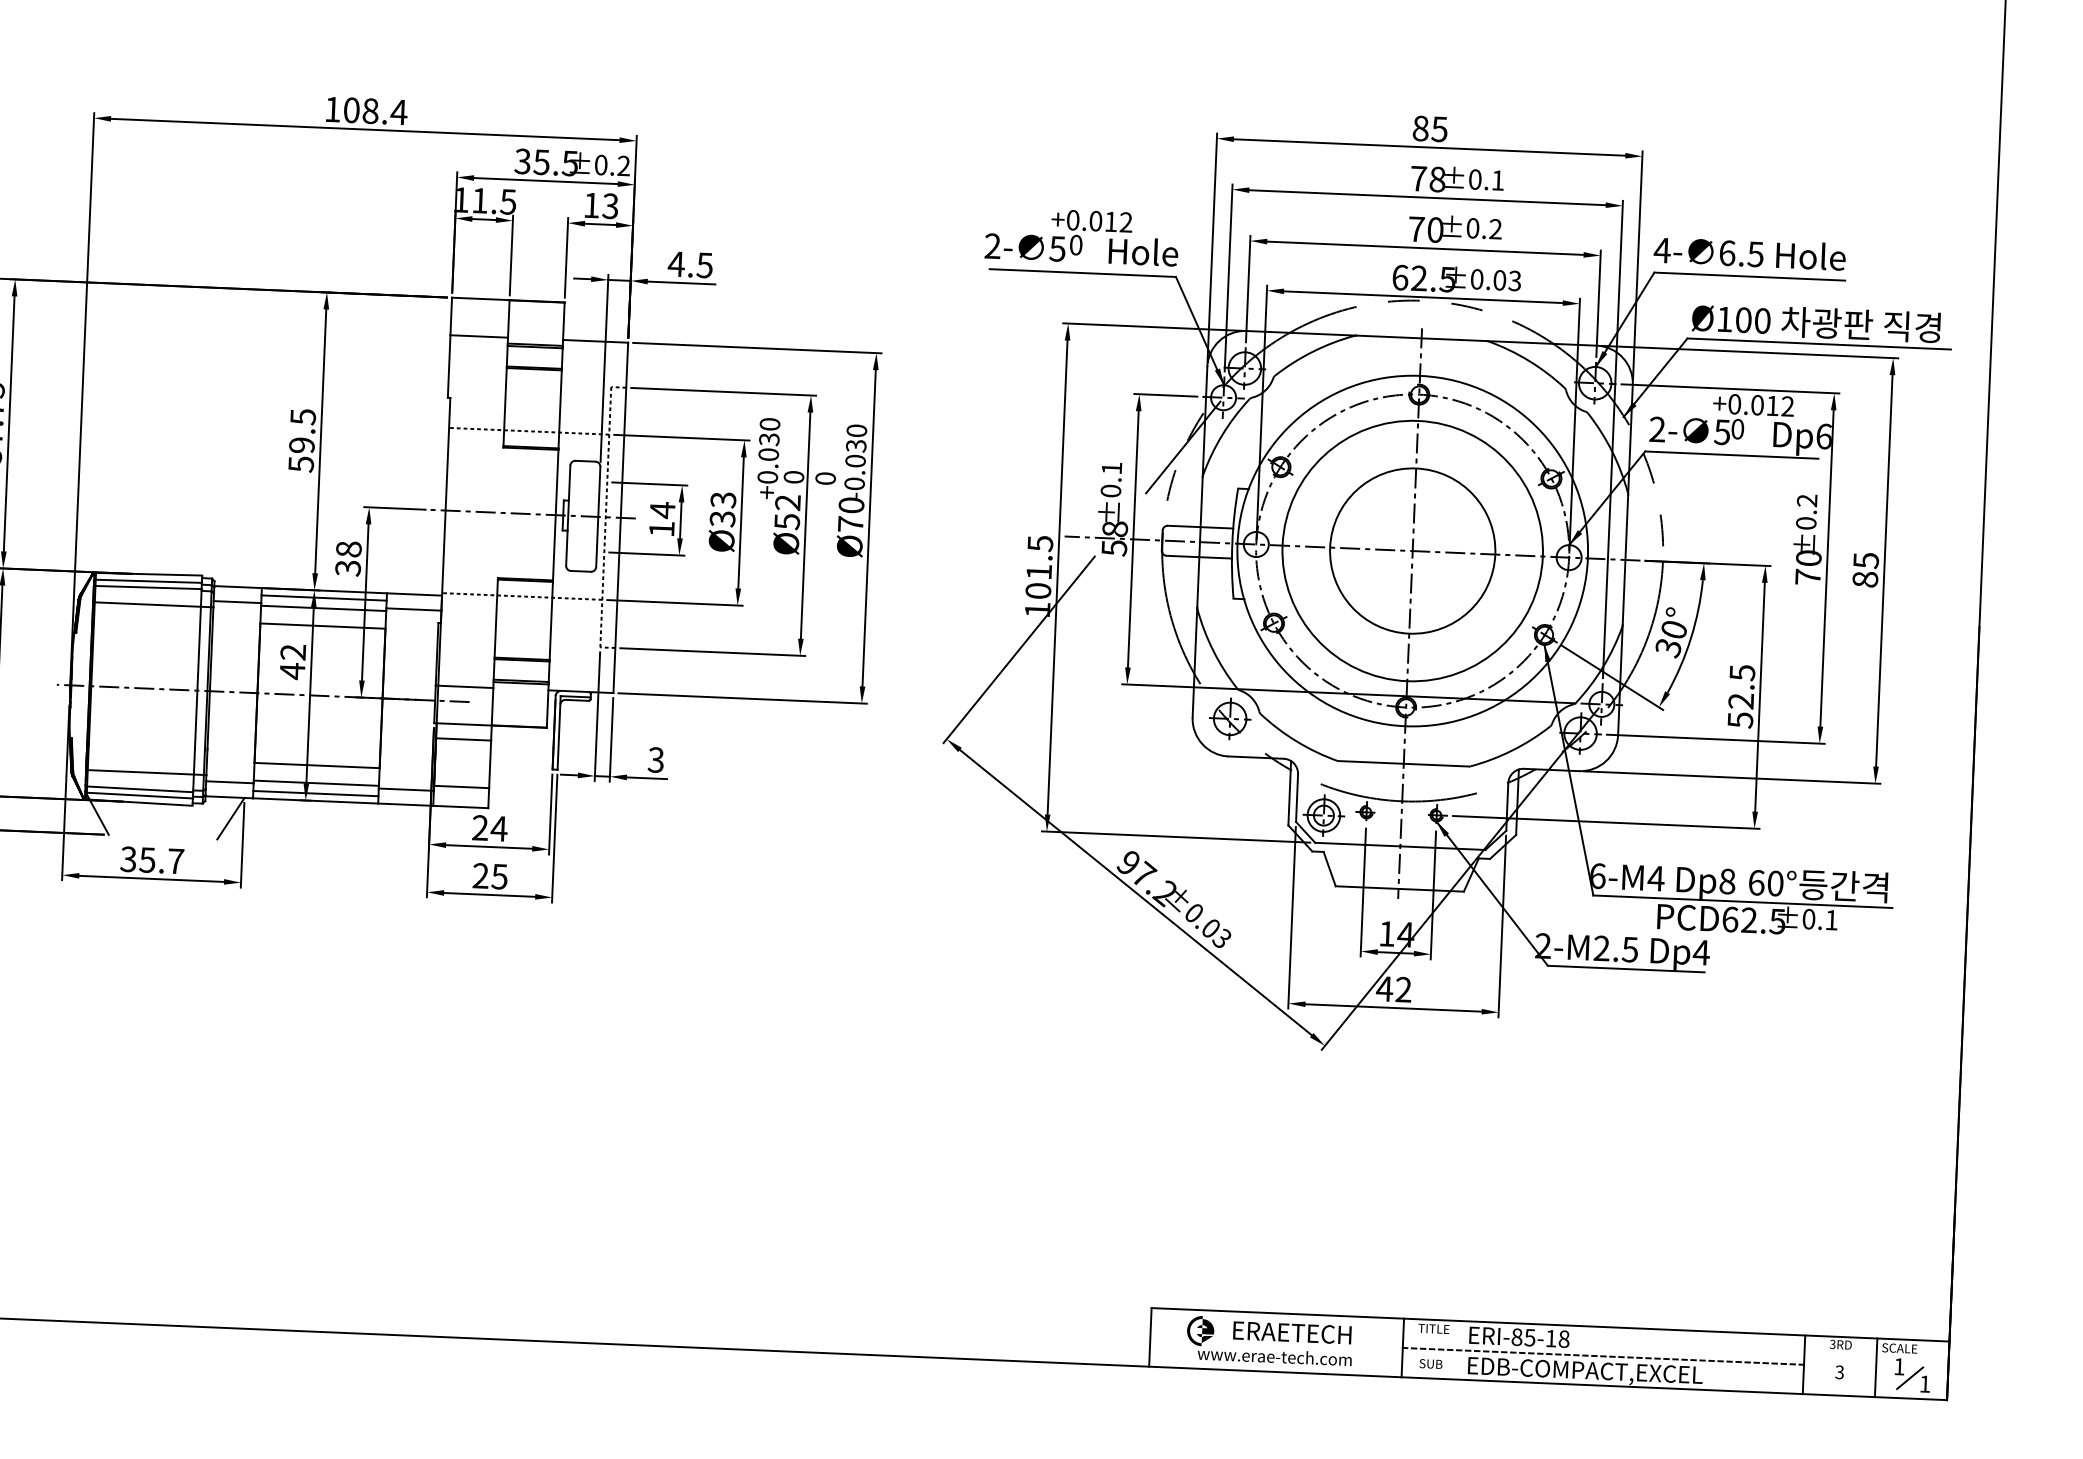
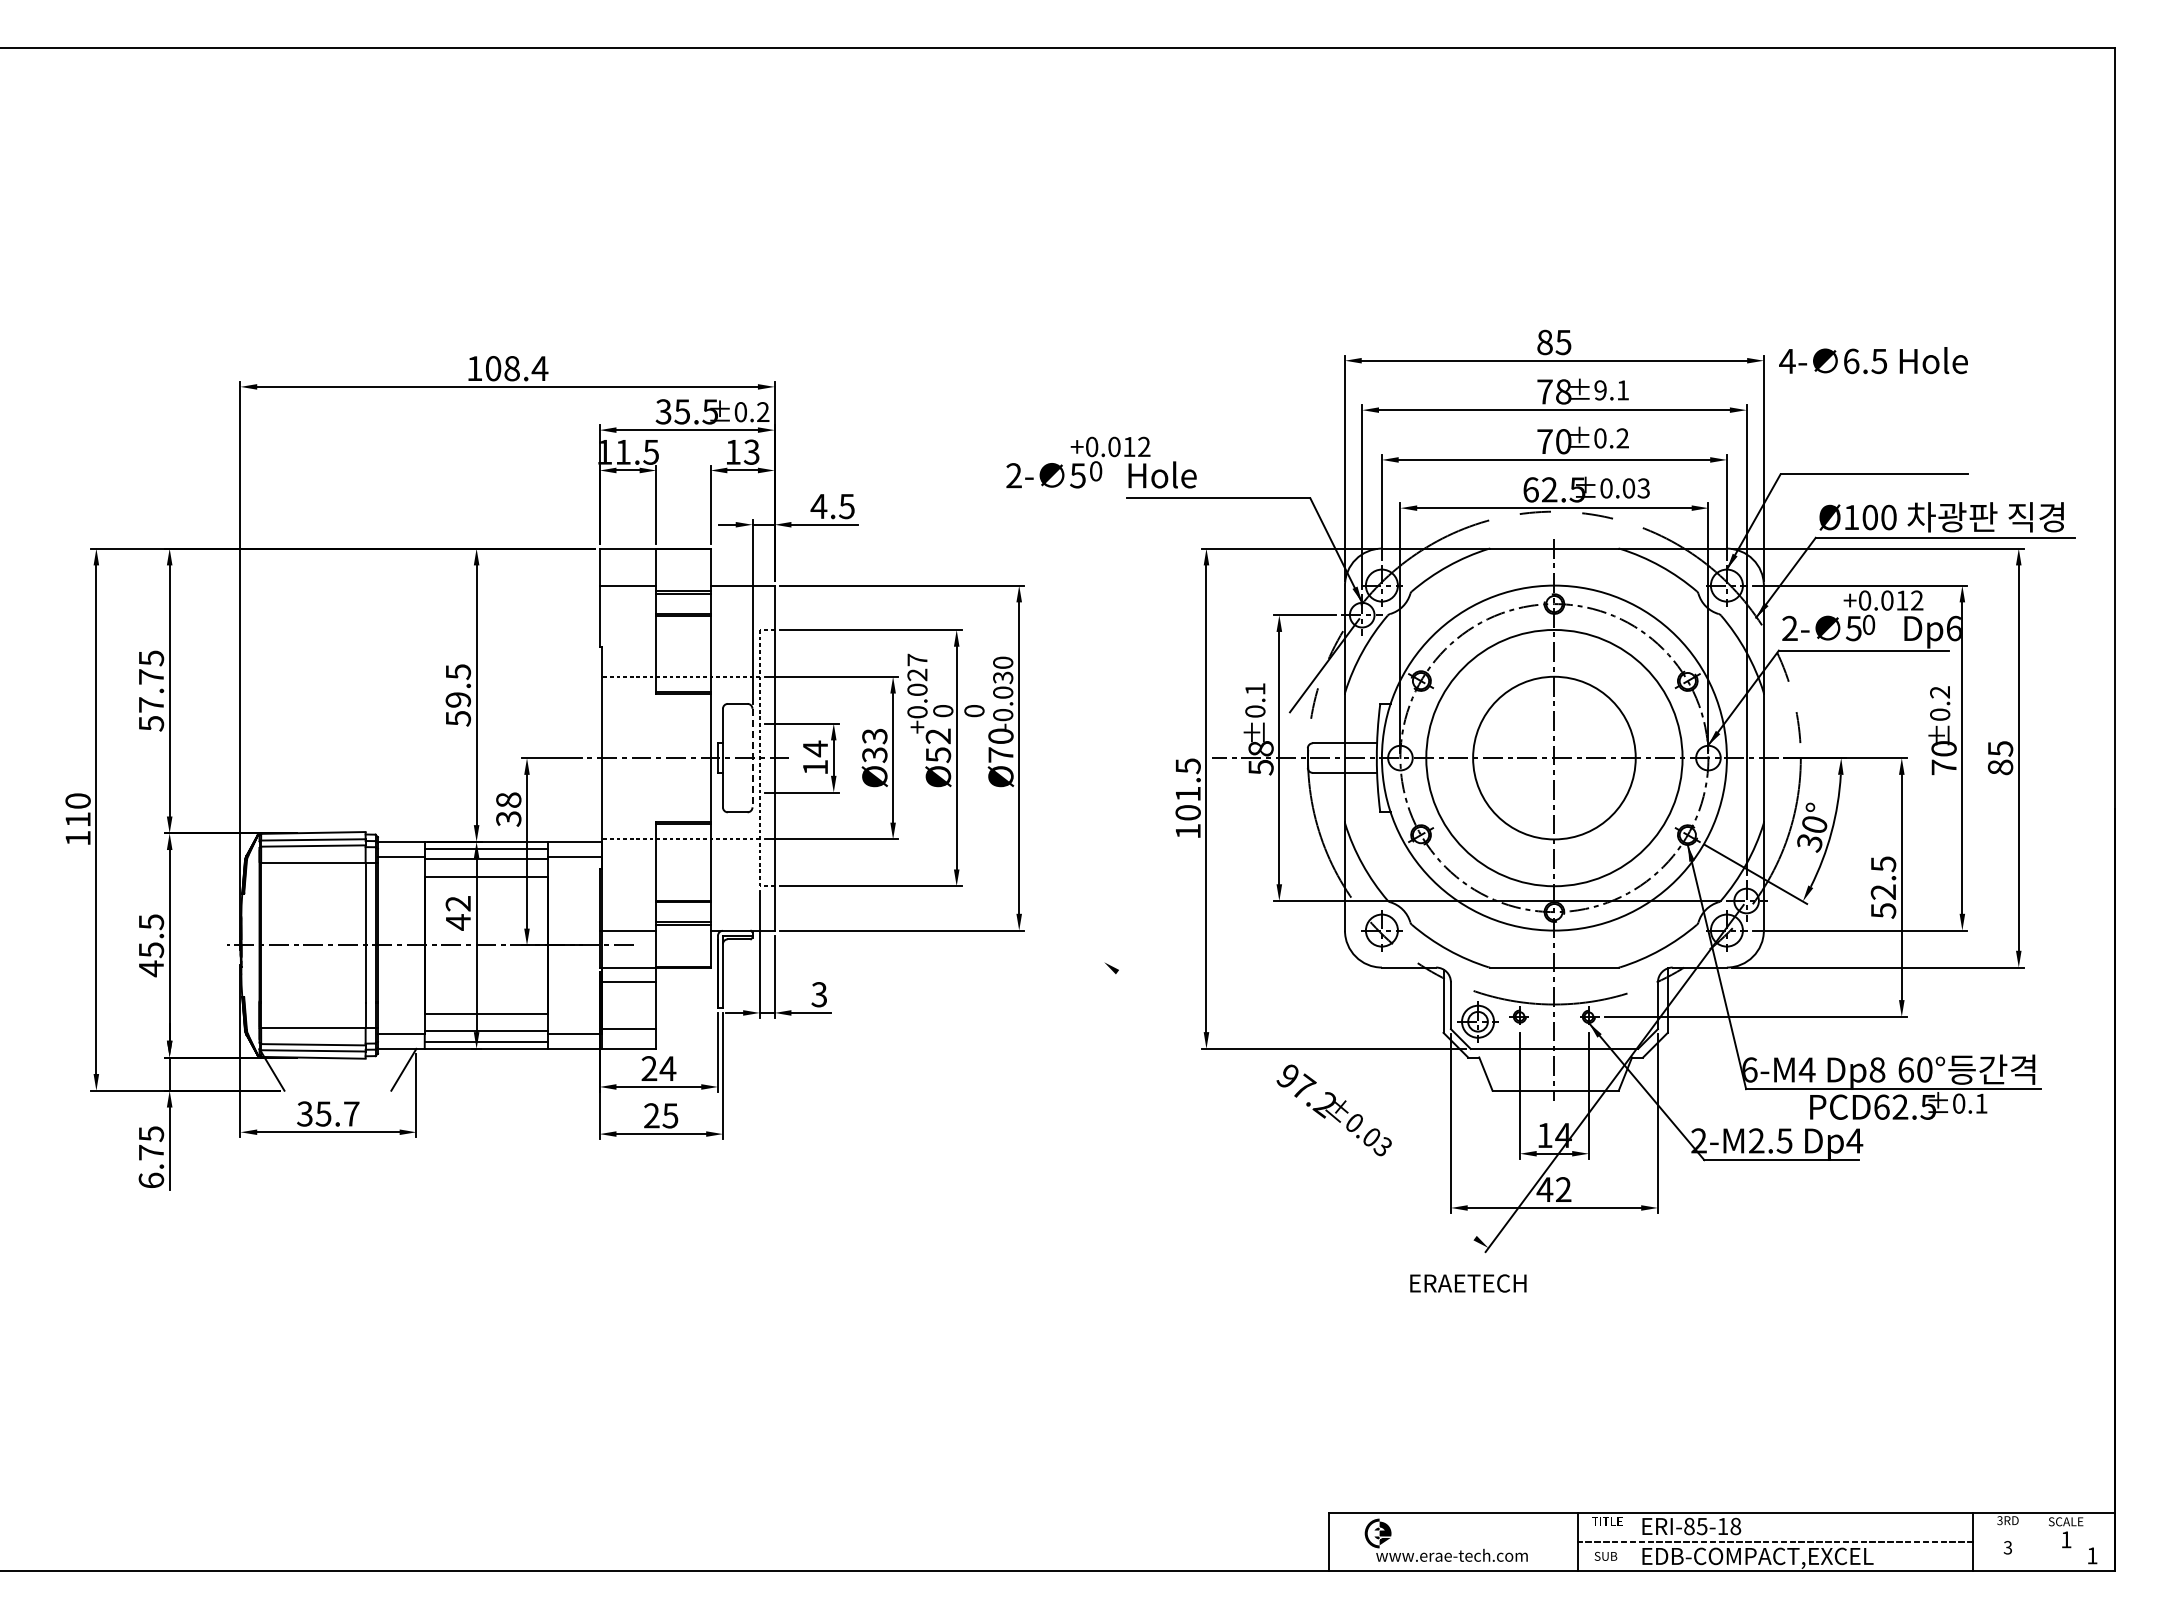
text: (1475, 179) -> (1600, 390), ±0.1 -> ±9.1
text: (1082, 236) -> (1101, 462), moved
text: (1749, 253) -> (1873, 360), moved
text: (769, 431) -> (917, 667), +0.030 -> +0.027
line: (598, 517) -> (752, 758), solid -> dashed
line: (1018, 649) -> (1171, 871), removed
line: (1135, 892) -> (1296, 1105), removed
text: (1292, 1332) -> (1468, 1283), moved
line: (1876, 1367) -> (2043, 1541), removed
line: (1910, 1378) -> (2077, 1550), removed

